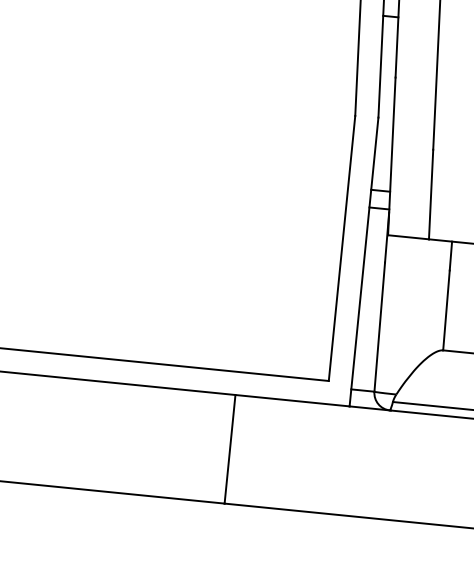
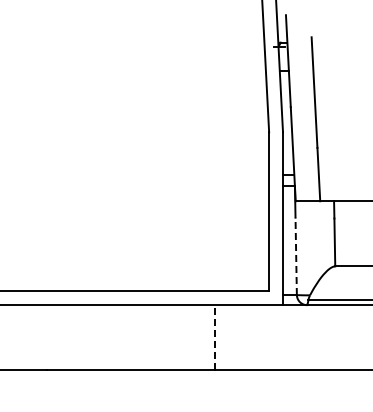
line: (380, 327) -> (296, 256), solid -> dashed
line: (230, 448) -> (214, 337), solid -> dashed

